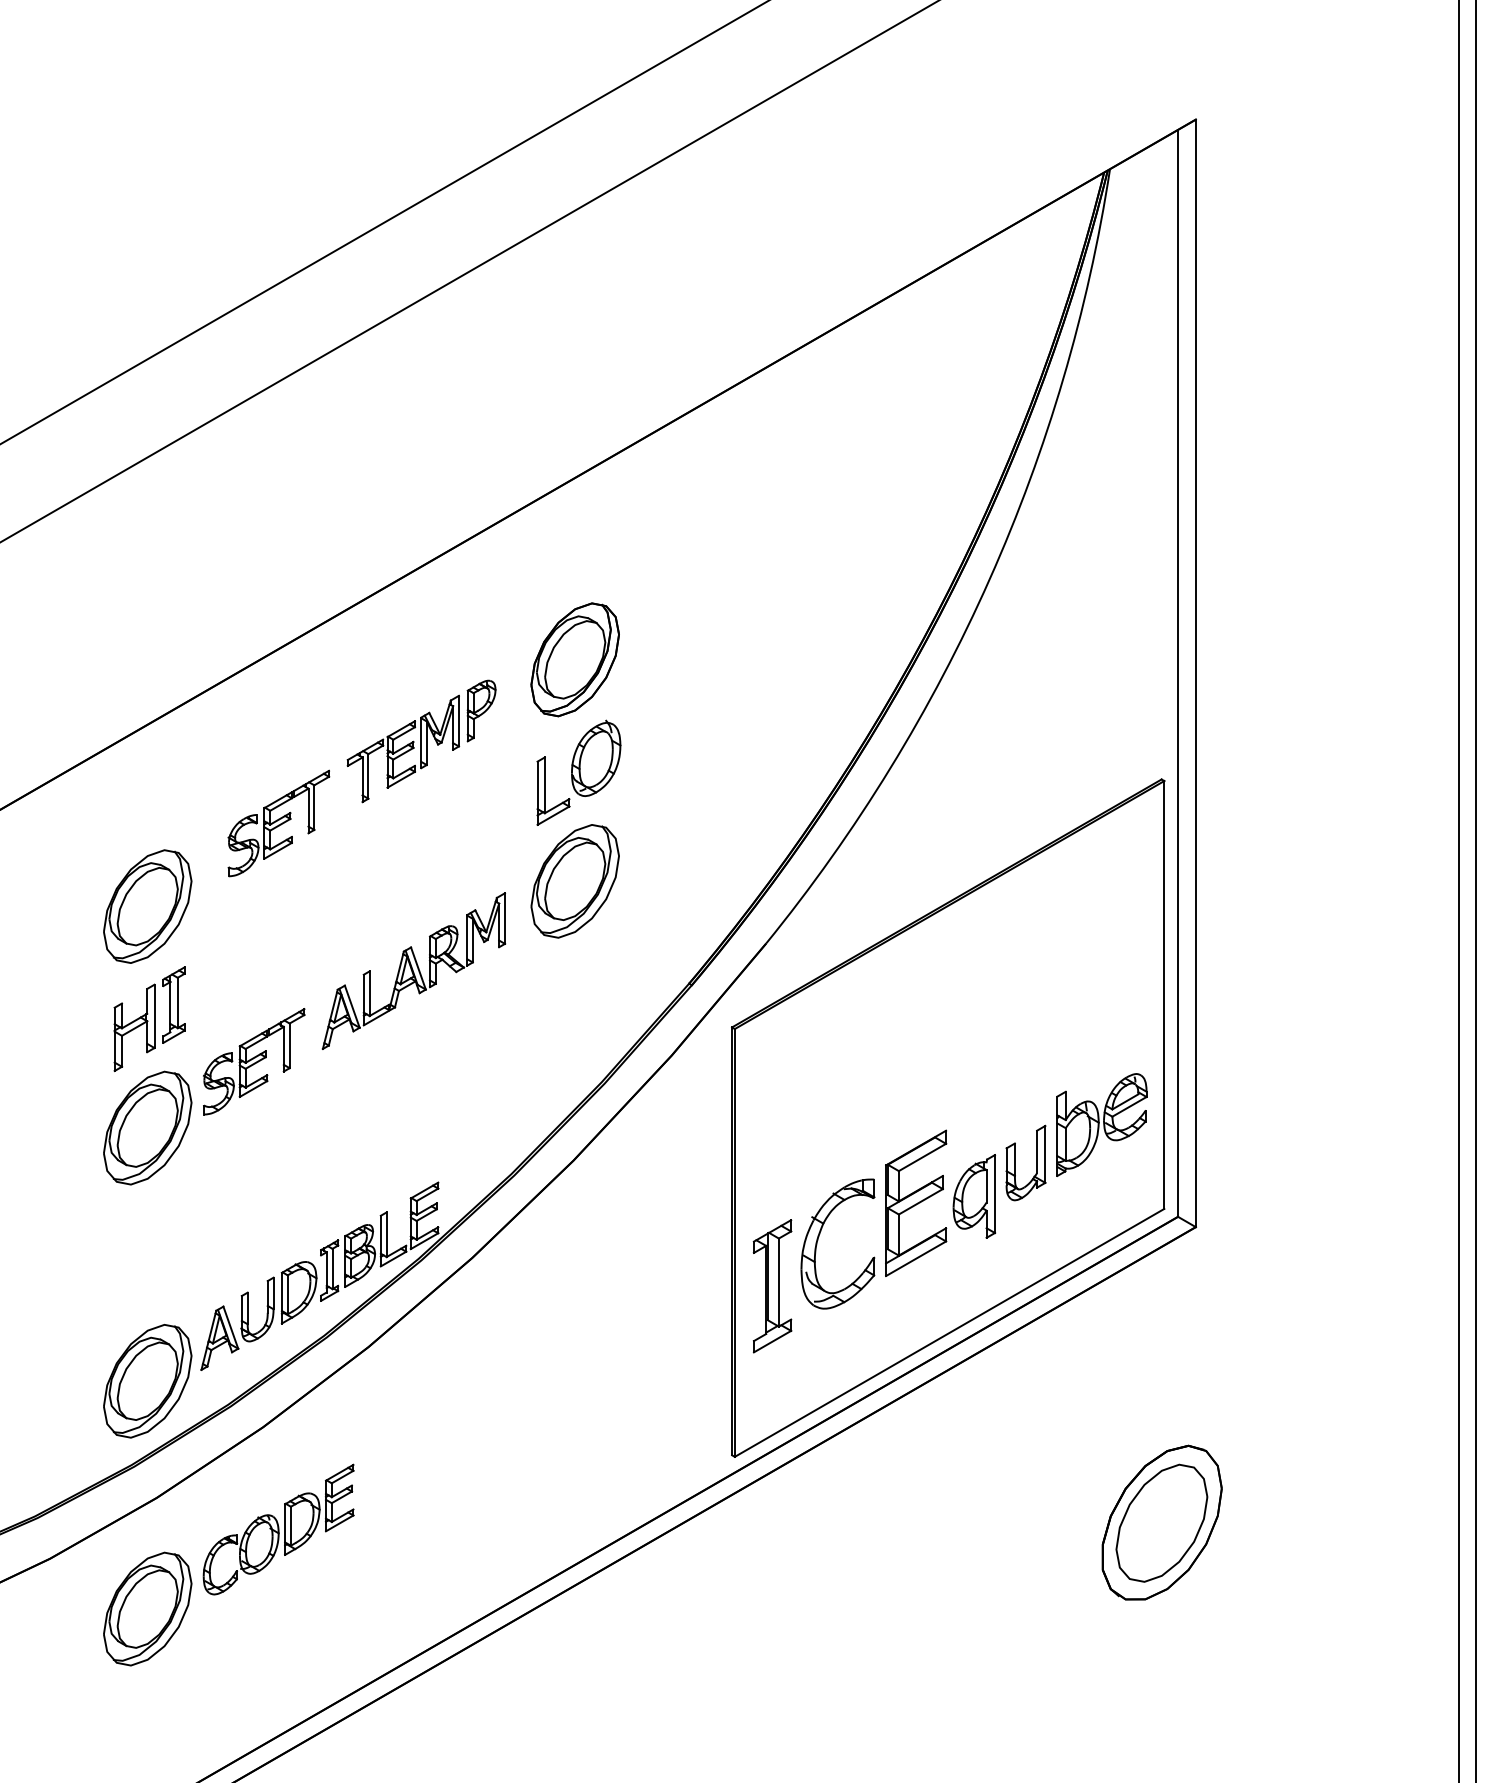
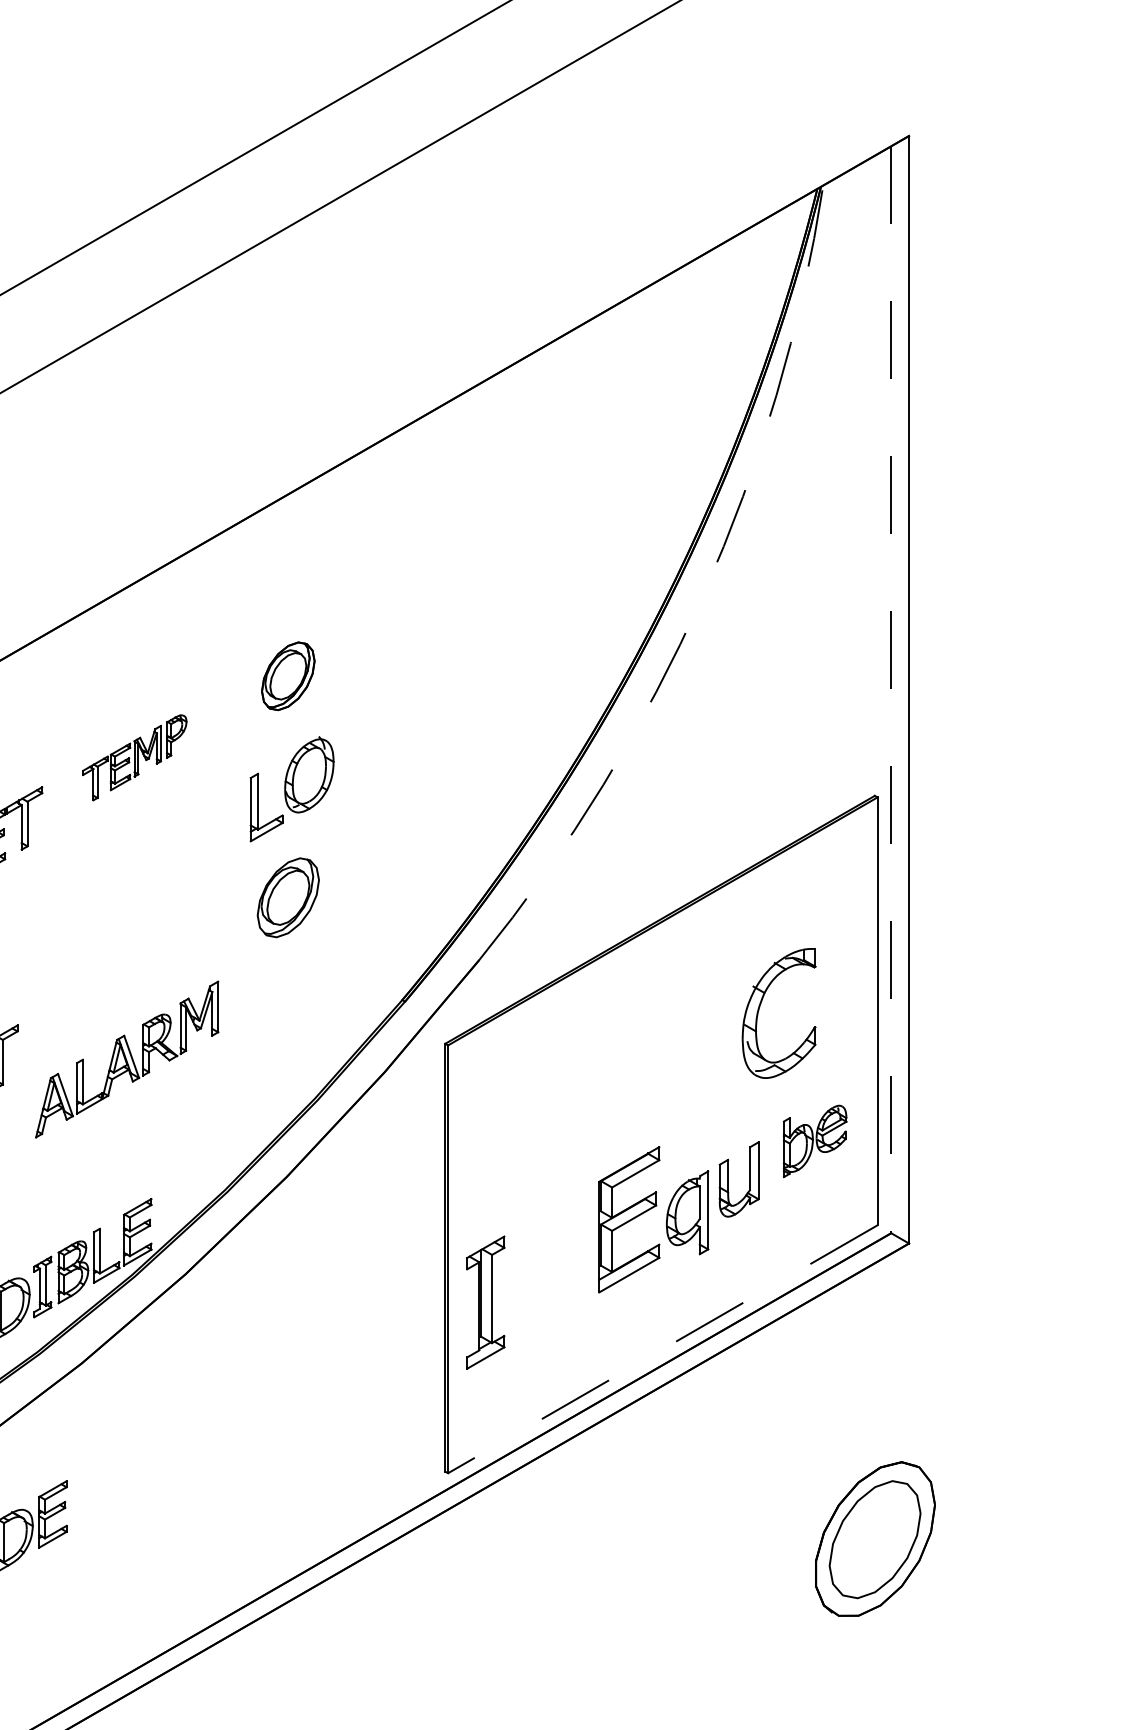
arc: (989, 579) -> (702, 595), solid -> dashed
part: (574, 659) -> (287, 675), size x0.6
line: (1178, 673) -> (891, 689), solid -> dashed
part: (421, 741) -> (134, 757), size x0.7
part: (574, 881) -> (287, 897), size x0.7
part: (413, 970) -> (126, 1058), moved
part: (1101, 1124) -> (814, 1140), size x0.7
part: (820, 1234) -> (761, 1003), moved
line: (949, 1332) -> (662, 1348), solid -> dashed

